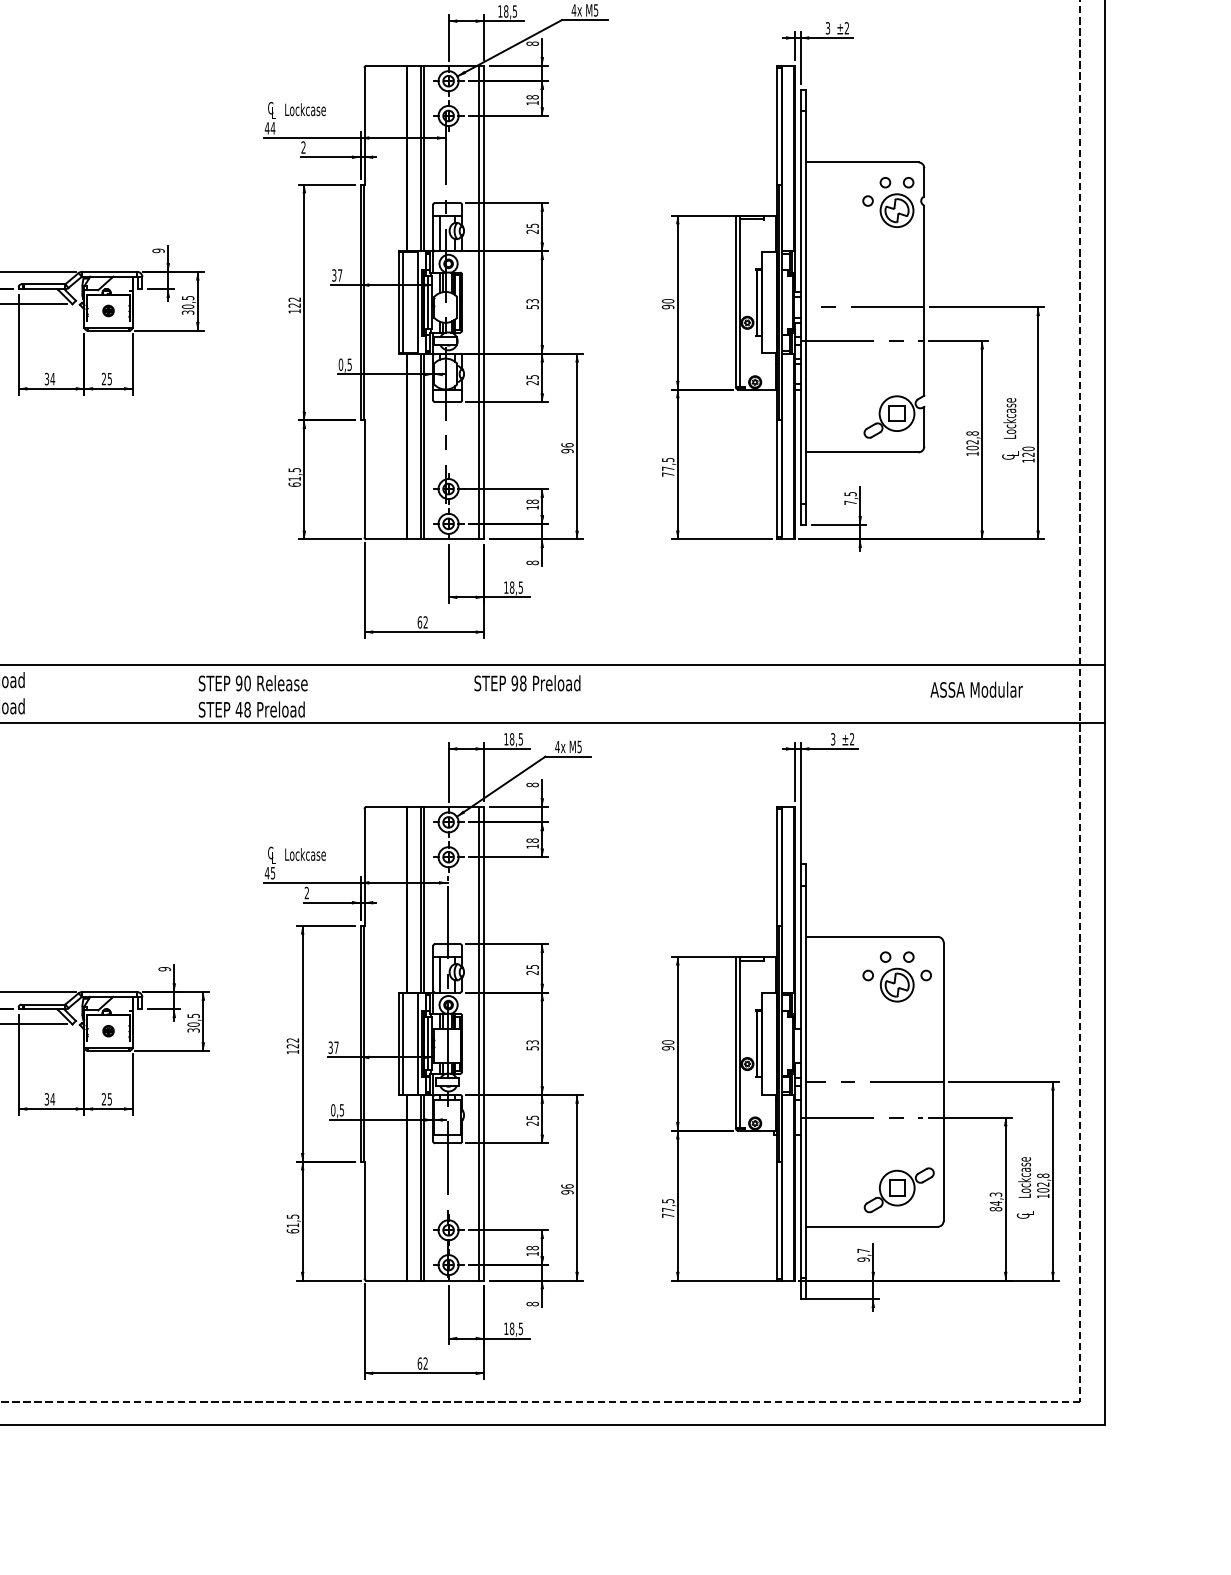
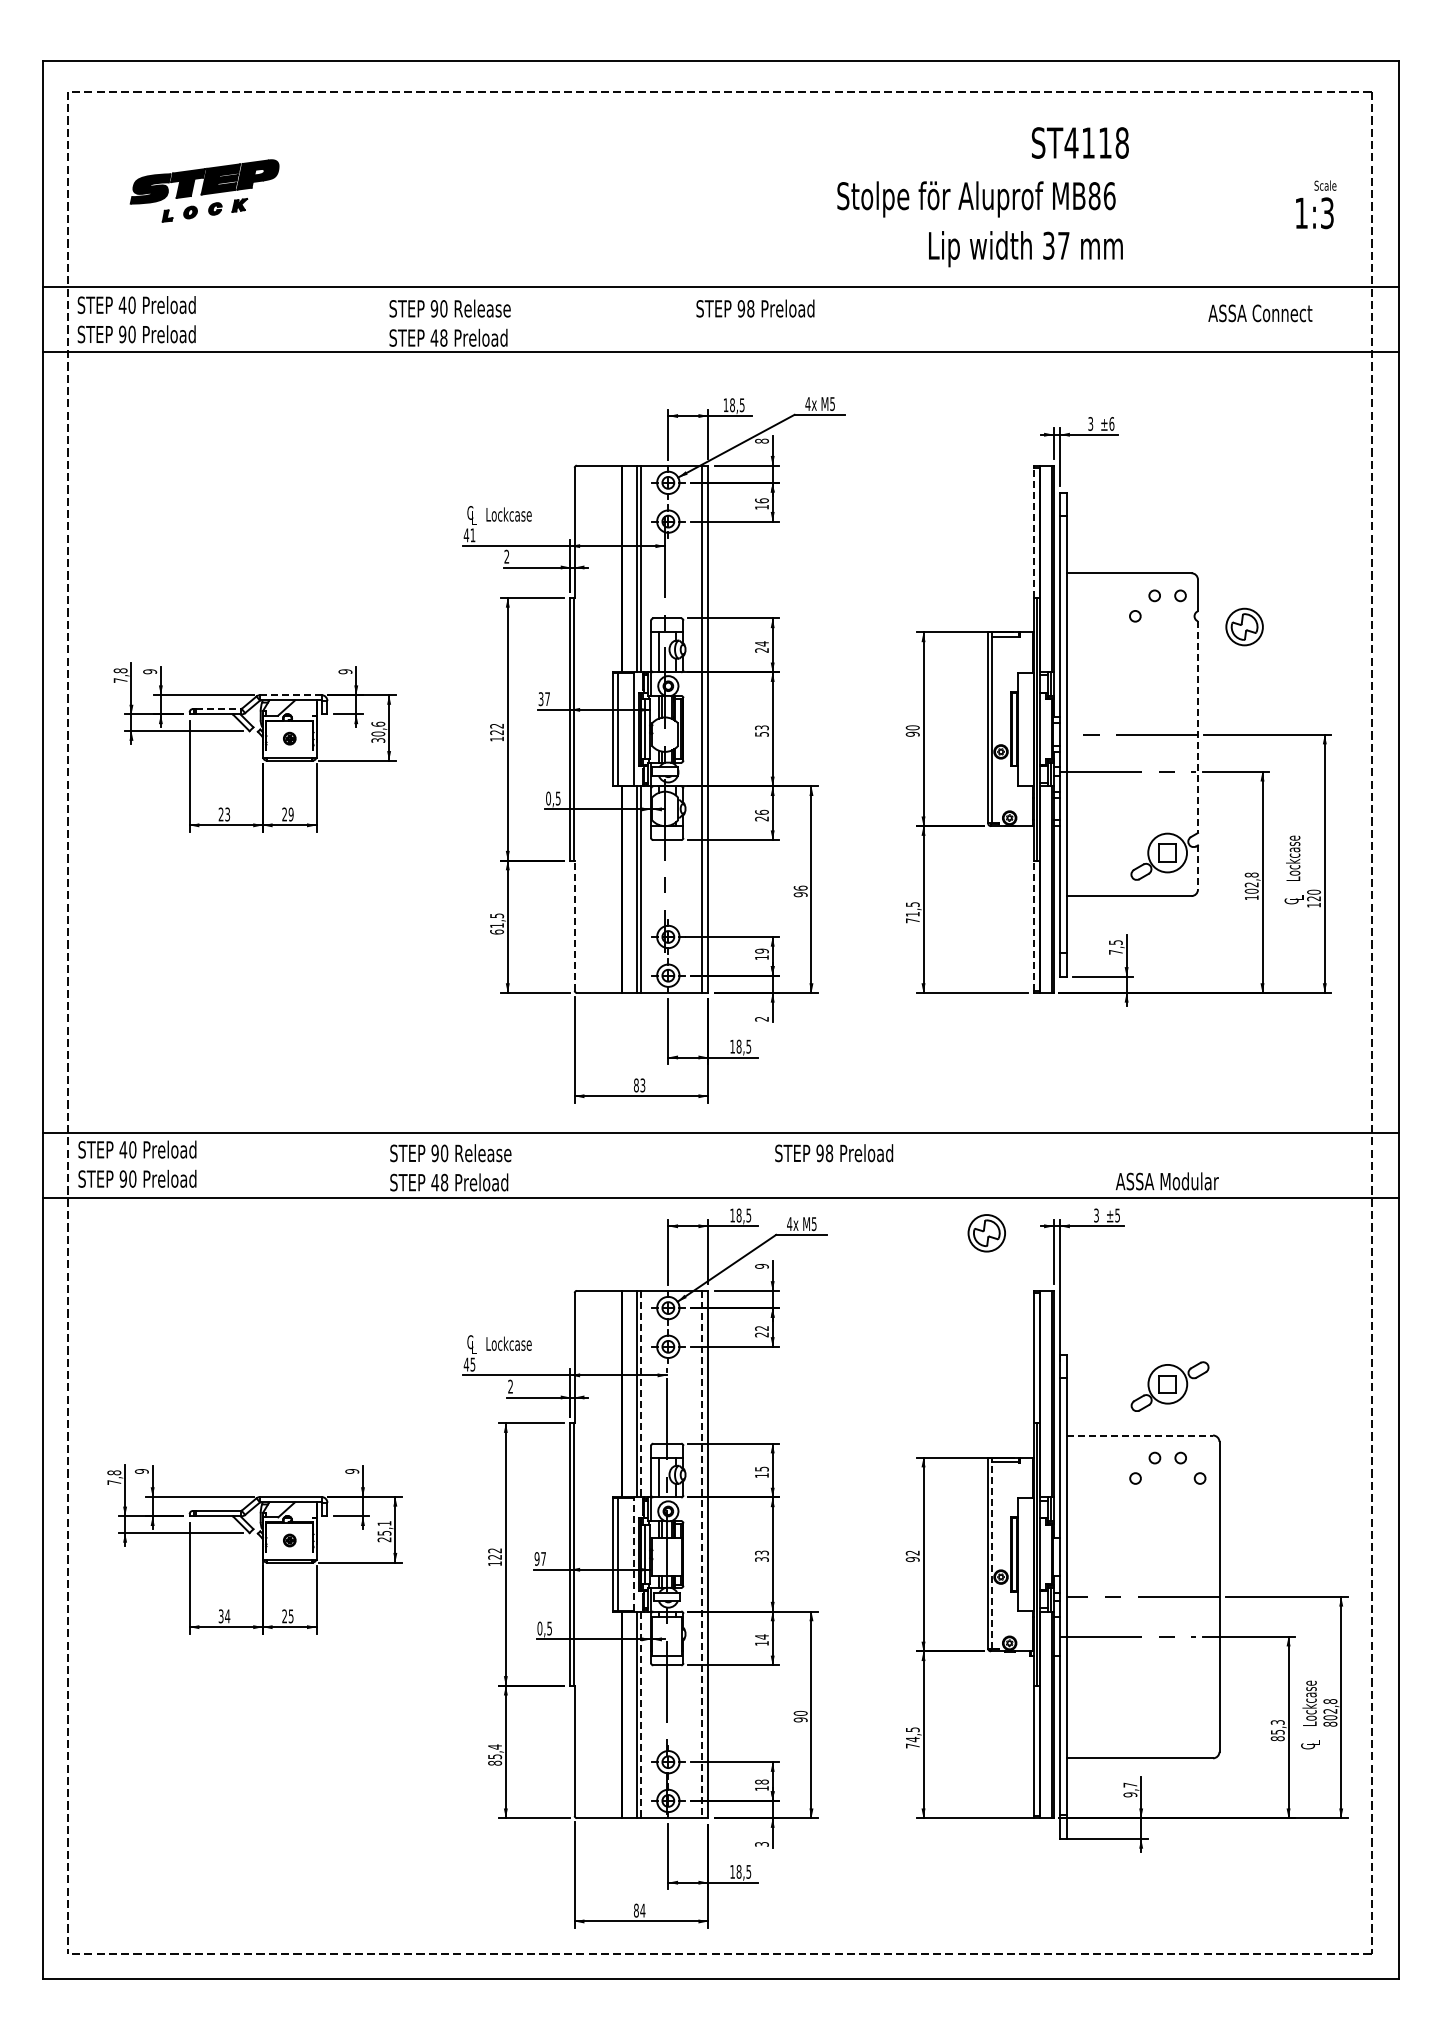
text: (846, 27) -> (1111, 423), ±2 -> ±6
text: (532, 97) -> (761, 500), 18 -> 16
line: (777, 125) -> (1034, 532), solid -> dashed
text: (272, 128) -> (472, 535), 44 -> 41
part: (896, 210) -> (1244, 626), moved
text: (532, 225) -> (761, 643), 25 -> 24
line: (109, 272) -> (290, 695), solid -> dashed
line: (44, 284) -> (218, 709), solid -> dashed
text: (188, 297) -> (378, 723), 30,5 -> 30,6
line: (923, 300) -> (1197, 727), solid -> dashed
text: (532, 376) -> (761, 811), 25 -> 26
text: (49, 379) -> (224, 814), 34 -> 23
text: (109, 379) -> (290, 814), 25 -> 29
line: (923, 427) -> (1197, 868), solid -> dashed
text: (667, 468) -> (912, 914), 77,5 -> 71,5
line: (364, 478) -> (574, 925), solid -> dashed
line: (777, 478) -> (1034, 925), solid -> dashed
text: (532, 501) -> (761, 950), 18 -> 19
text: (532, 562) -> (761, 1018), 8 -> 2
text: (422, 622) -> (639, 1085), 62 -> 83
text: (527, 683) -> (834, 1153), moved
text: (975, 689) -> (1166, 1181), moved
text: (852, 739) -> (1117, 1215), ±2 -> ±5
text: (532, 784) -> (761, 1265), 8 -> 9
text: (532, 843) -> (761, 1331), 18 -> 22
line: (424, 900) -> (641, 1394), solid -> dashed
line: (872, 936) -> (1140, 1435), solid -> dashed
text: (532, 972) -> (761, 1475), 25 -> 15
part: (896, 985) -> (986, 1233), moved
text: (193, 1023) -> (384, 1531), 30,5 -> 25,1
text: (667, 1041) -> (912, 1552), 90 -> 92
line: (418, 1043) -> (634, 1554), solid -> dashed
line: (479, 1043) -> (702, 1554), solid -> dashed
line: (739, 1043) -> (992, 1554), solid -> dashed
text: (330, 1047) -> (536, 1558), 37 -> 97
text: (532, 1048) -> (761, 1559), 53 -> 33
text: (532, 1120) -> (761, 1639), 25 -> 14
text: (567, 1185) -> (800, 1712), 96 -> 90
line: (424, 1188) -> (641, 1715), solid -> dashed
part: (898, 1190) -> (1169, 1386), moved
text: (1043, 1195) -> (1330, 1723), 102,8 -> 802,8
text: (995, 1202) -> (1277, 1731), 84,3 -> 85,3
text: (667, 1209) -> (912, 1739), 77,5 -> 74,5
text: (293, 1223) -> (495, 1754), 61,5 -> 85,4
text: (532, 1304) -> (761, 1844), 8 -> 3
text: (422, 1363) -> (639, 1910), 62 -> 84

